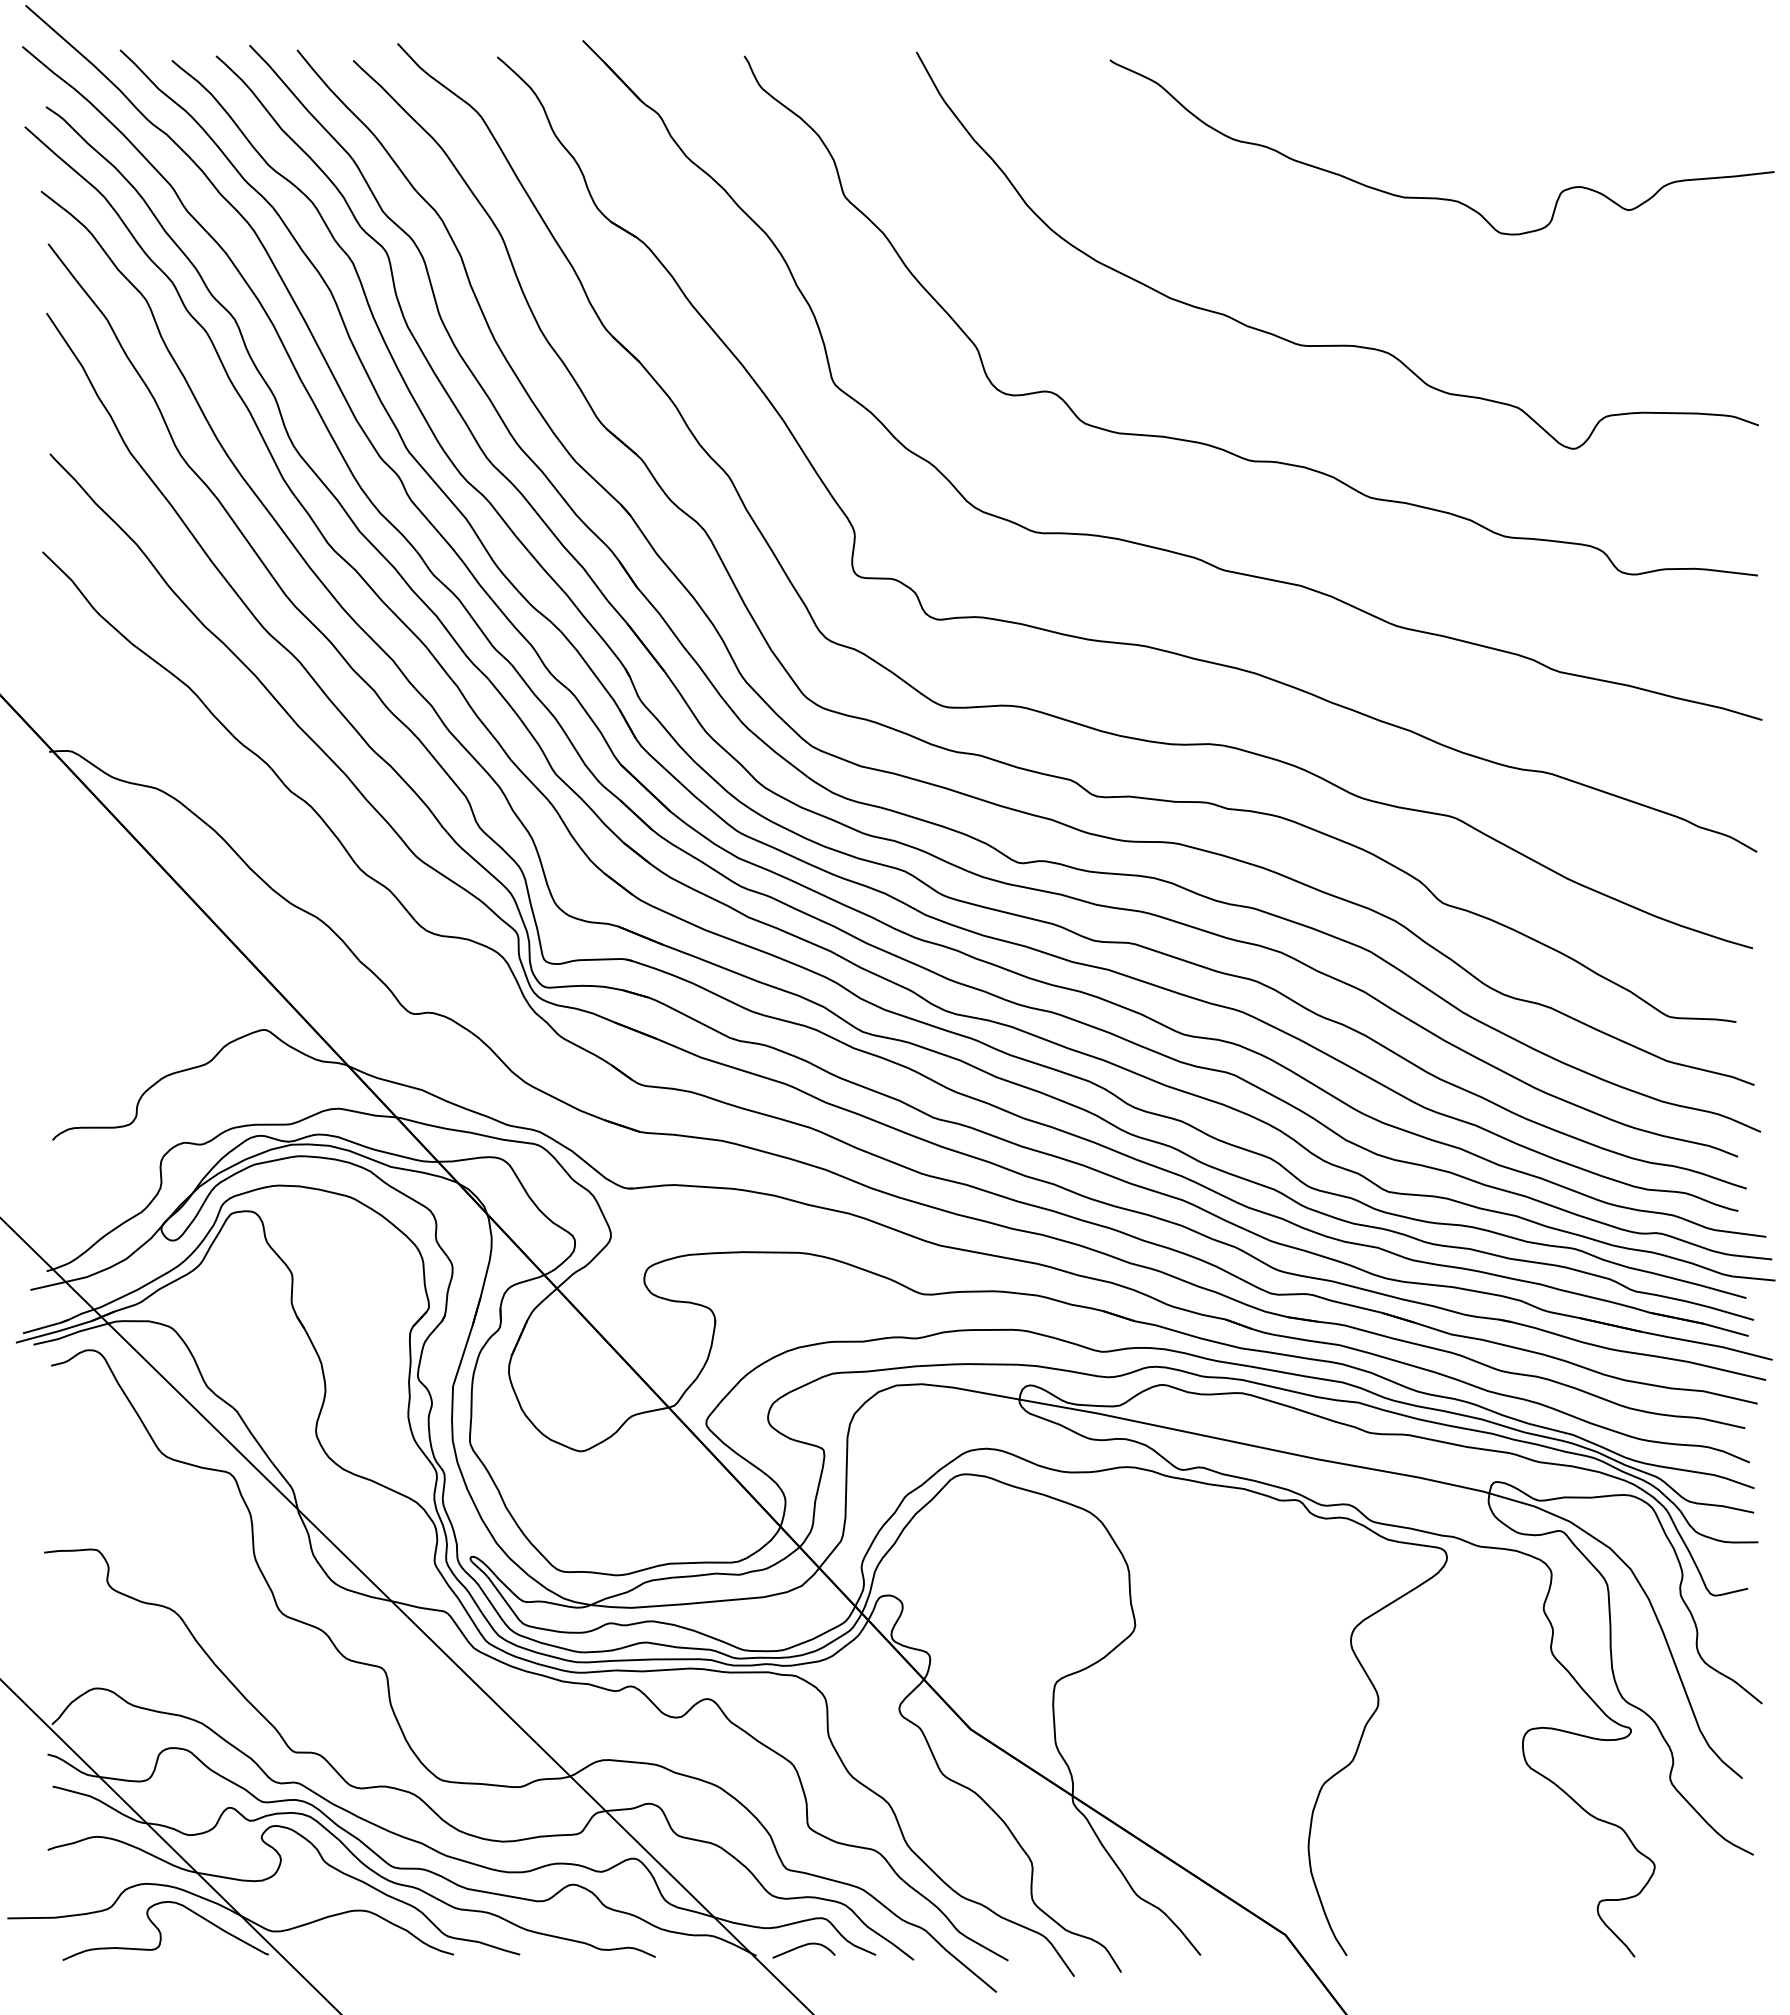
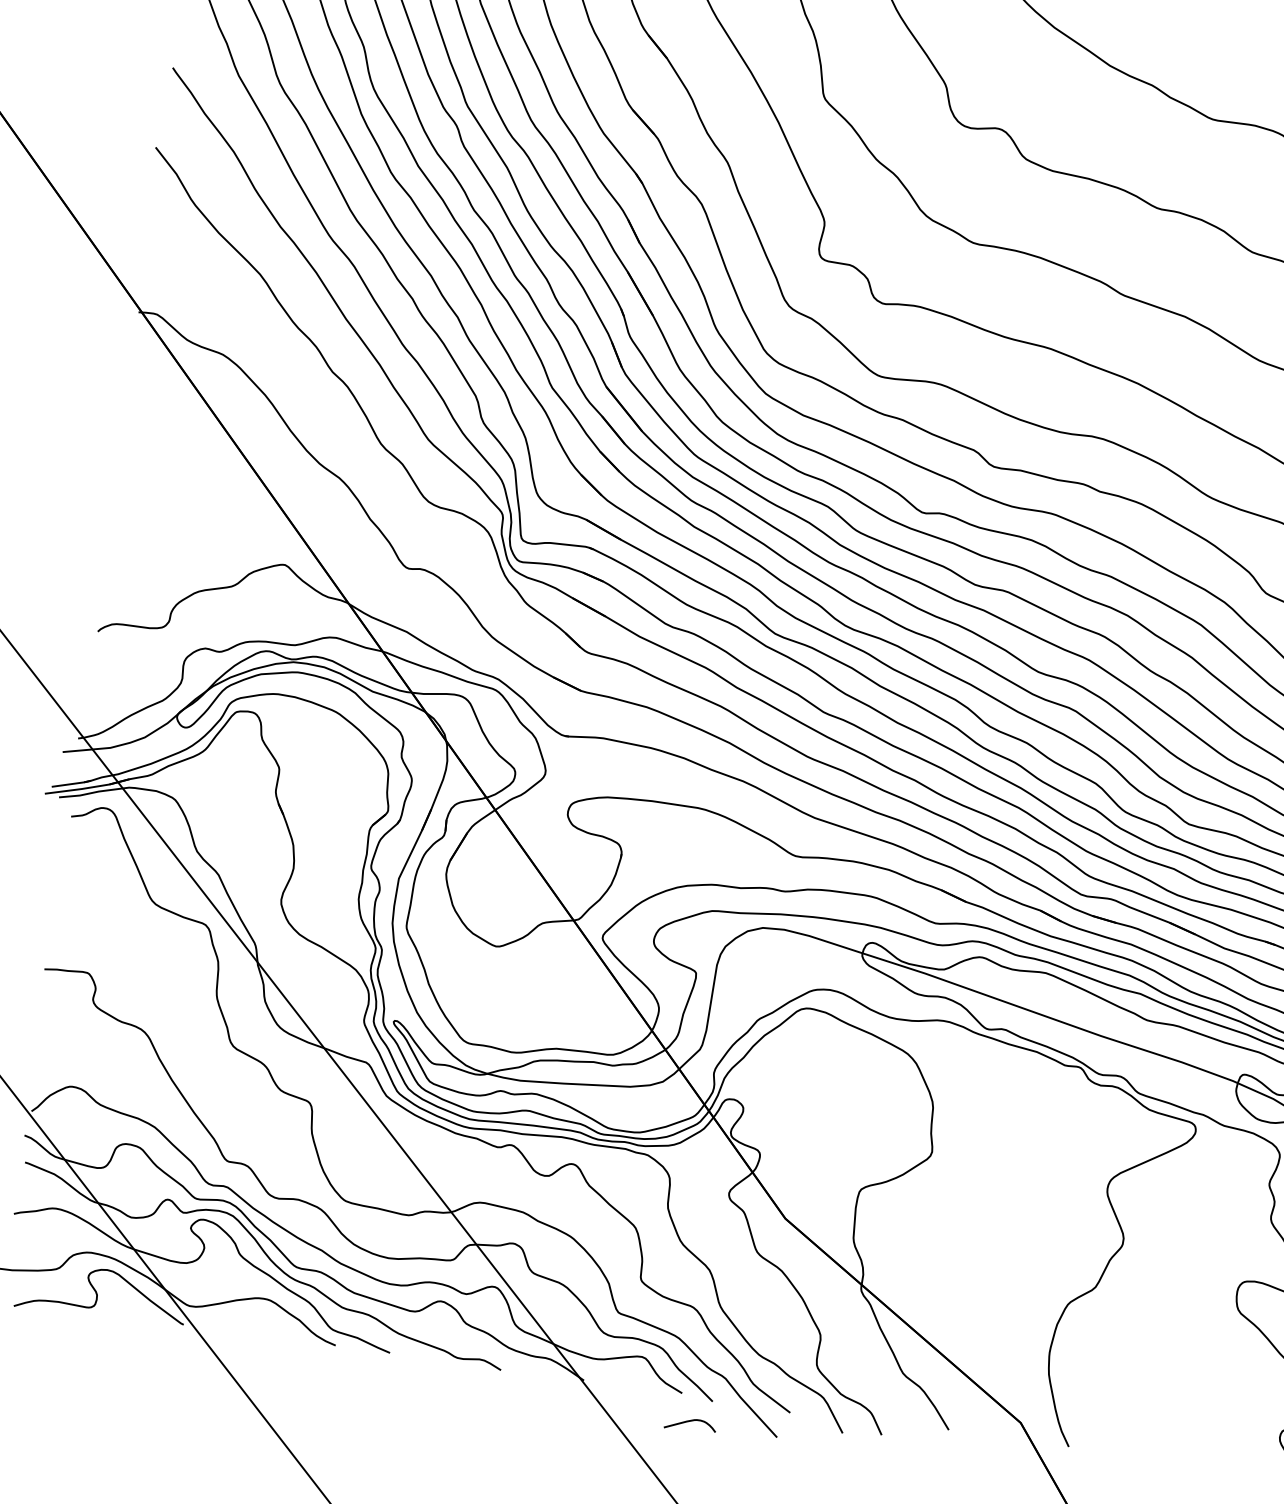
curve: (801, 1947) -> (688, 1422), moved

